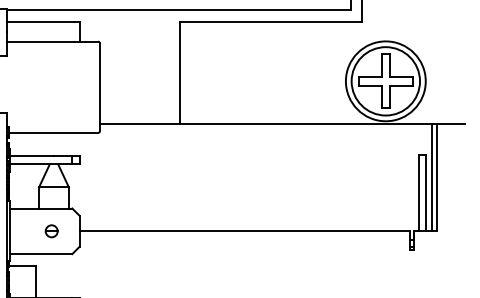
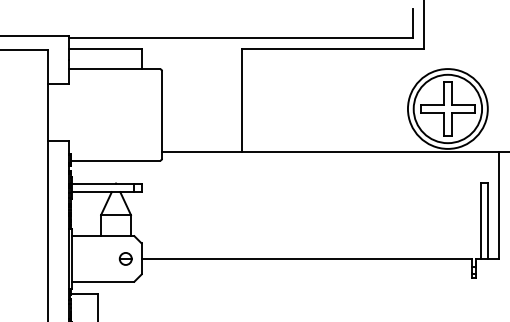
line: (431, 176) -> (493, 204), removed
part: (51, 230) -> (125, 258), moved

